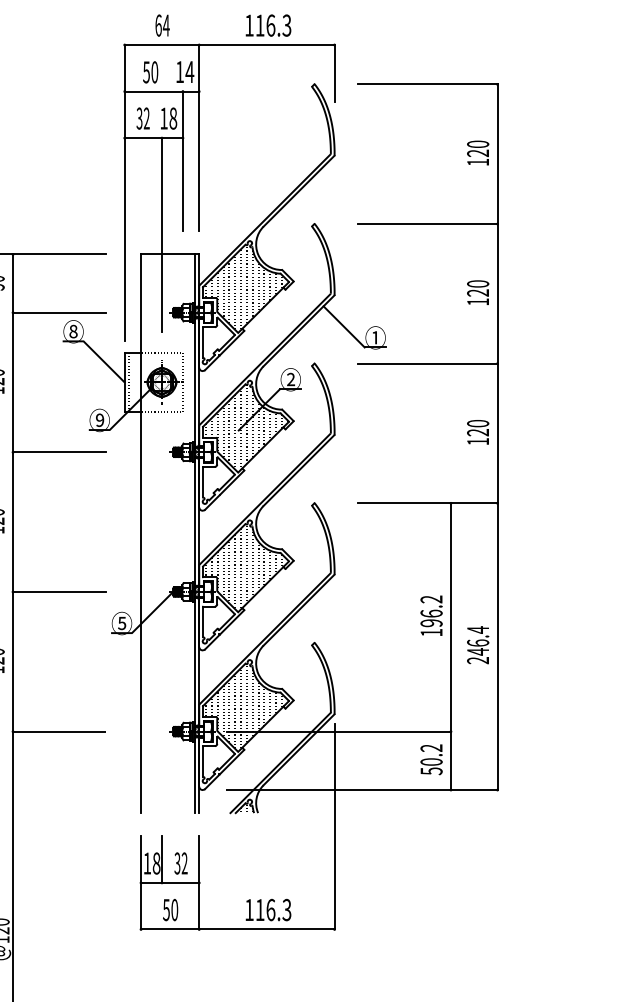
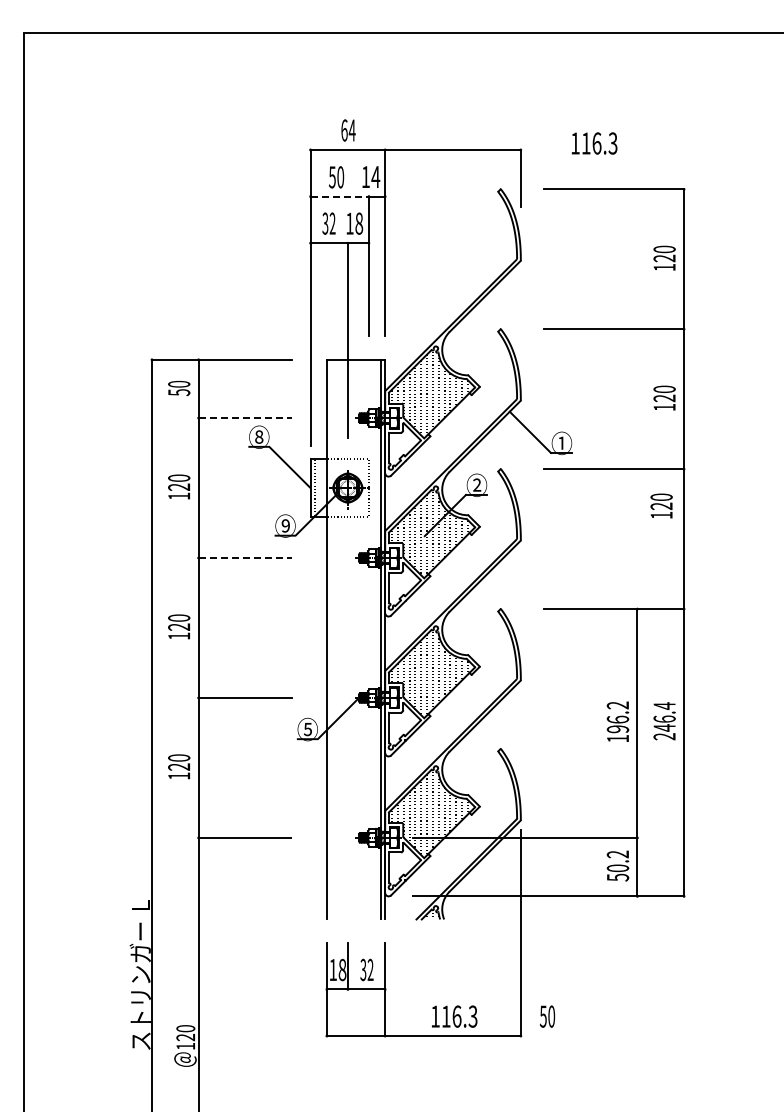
text: (268, 25) -> (594, 143), moved
line: (154, 91) -> (340, 196), solid -> dashed
line: (59, 313) -> (245, 418), solid -> dashed
text: (478, 431) -> (661, 505), moved
line: (59, 452) -> (245, 558), solid -> dashed
text: (478, 645) -> (664, 721), moved
text: (170, 909) -> (547, 1016), moved

